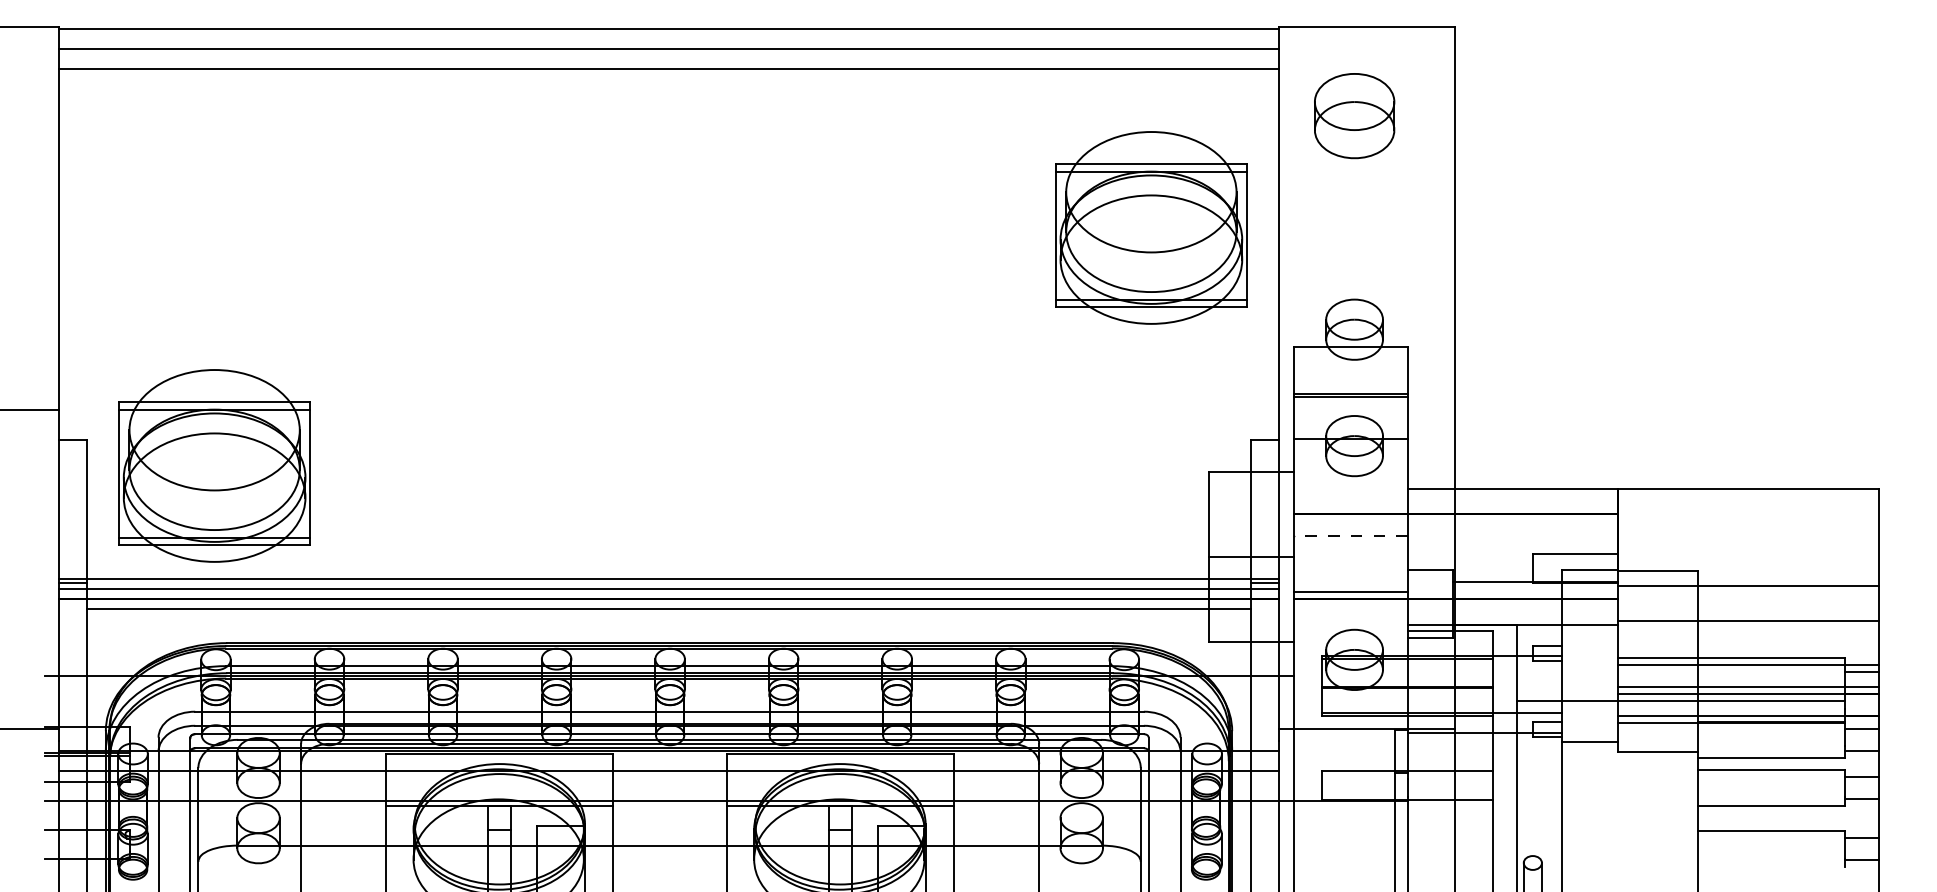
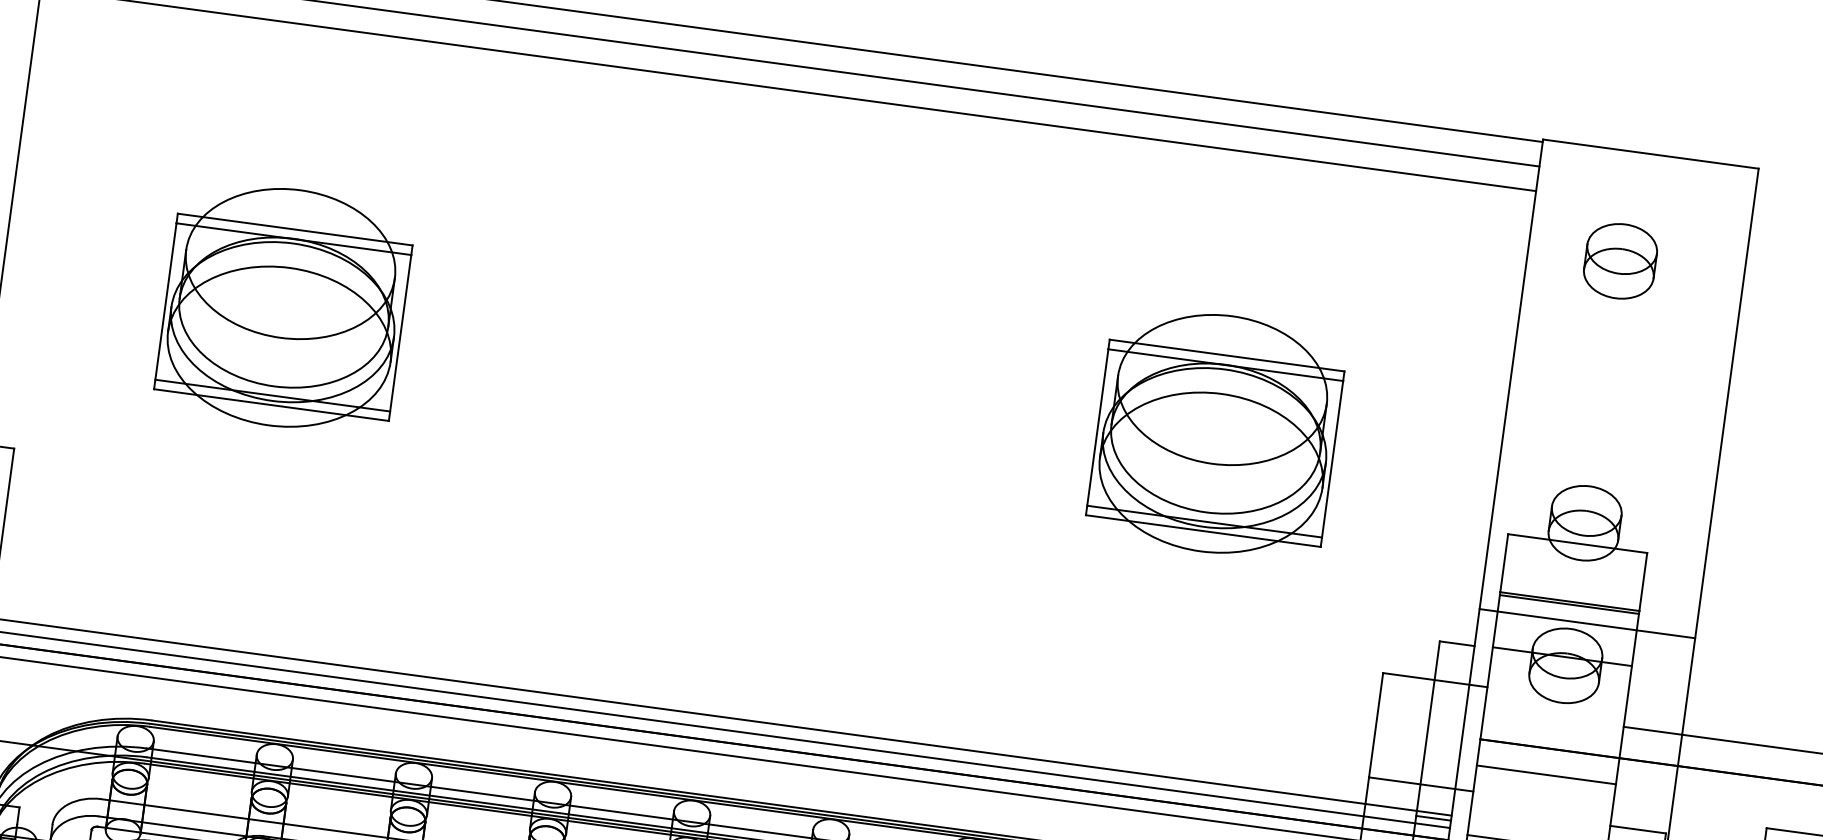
part: (1354, 115) -> (1620, 260), size x0.71
part: (1151, 227) -> (1216, 433), moved
line: (1367, 409) -> (1587, 623), added
part: (214, 465) -> (284, 307), moved
line: (1350, 535) -> (1546, 774), dashed -> solid

